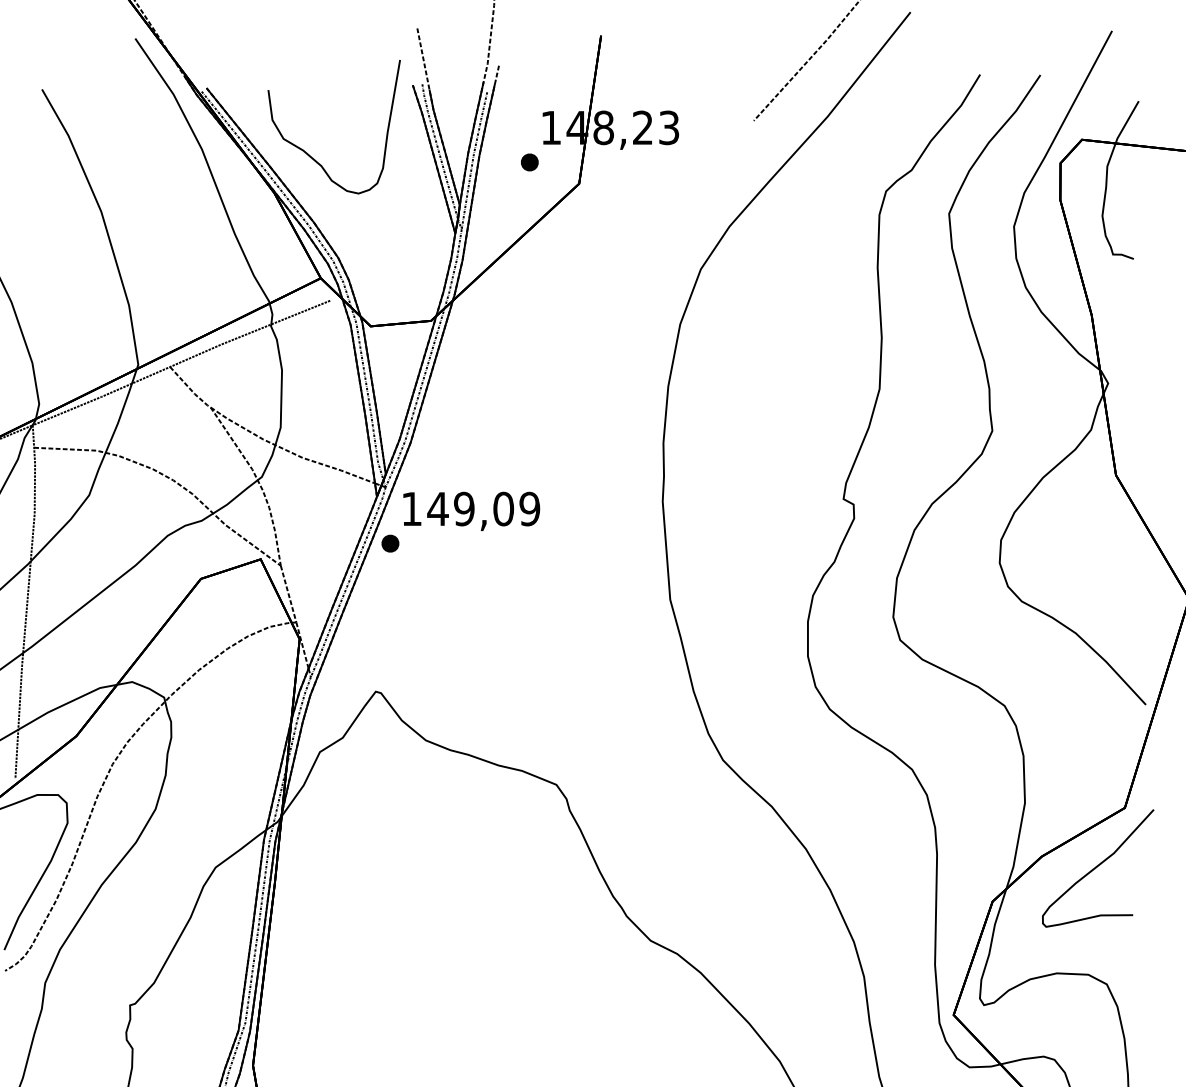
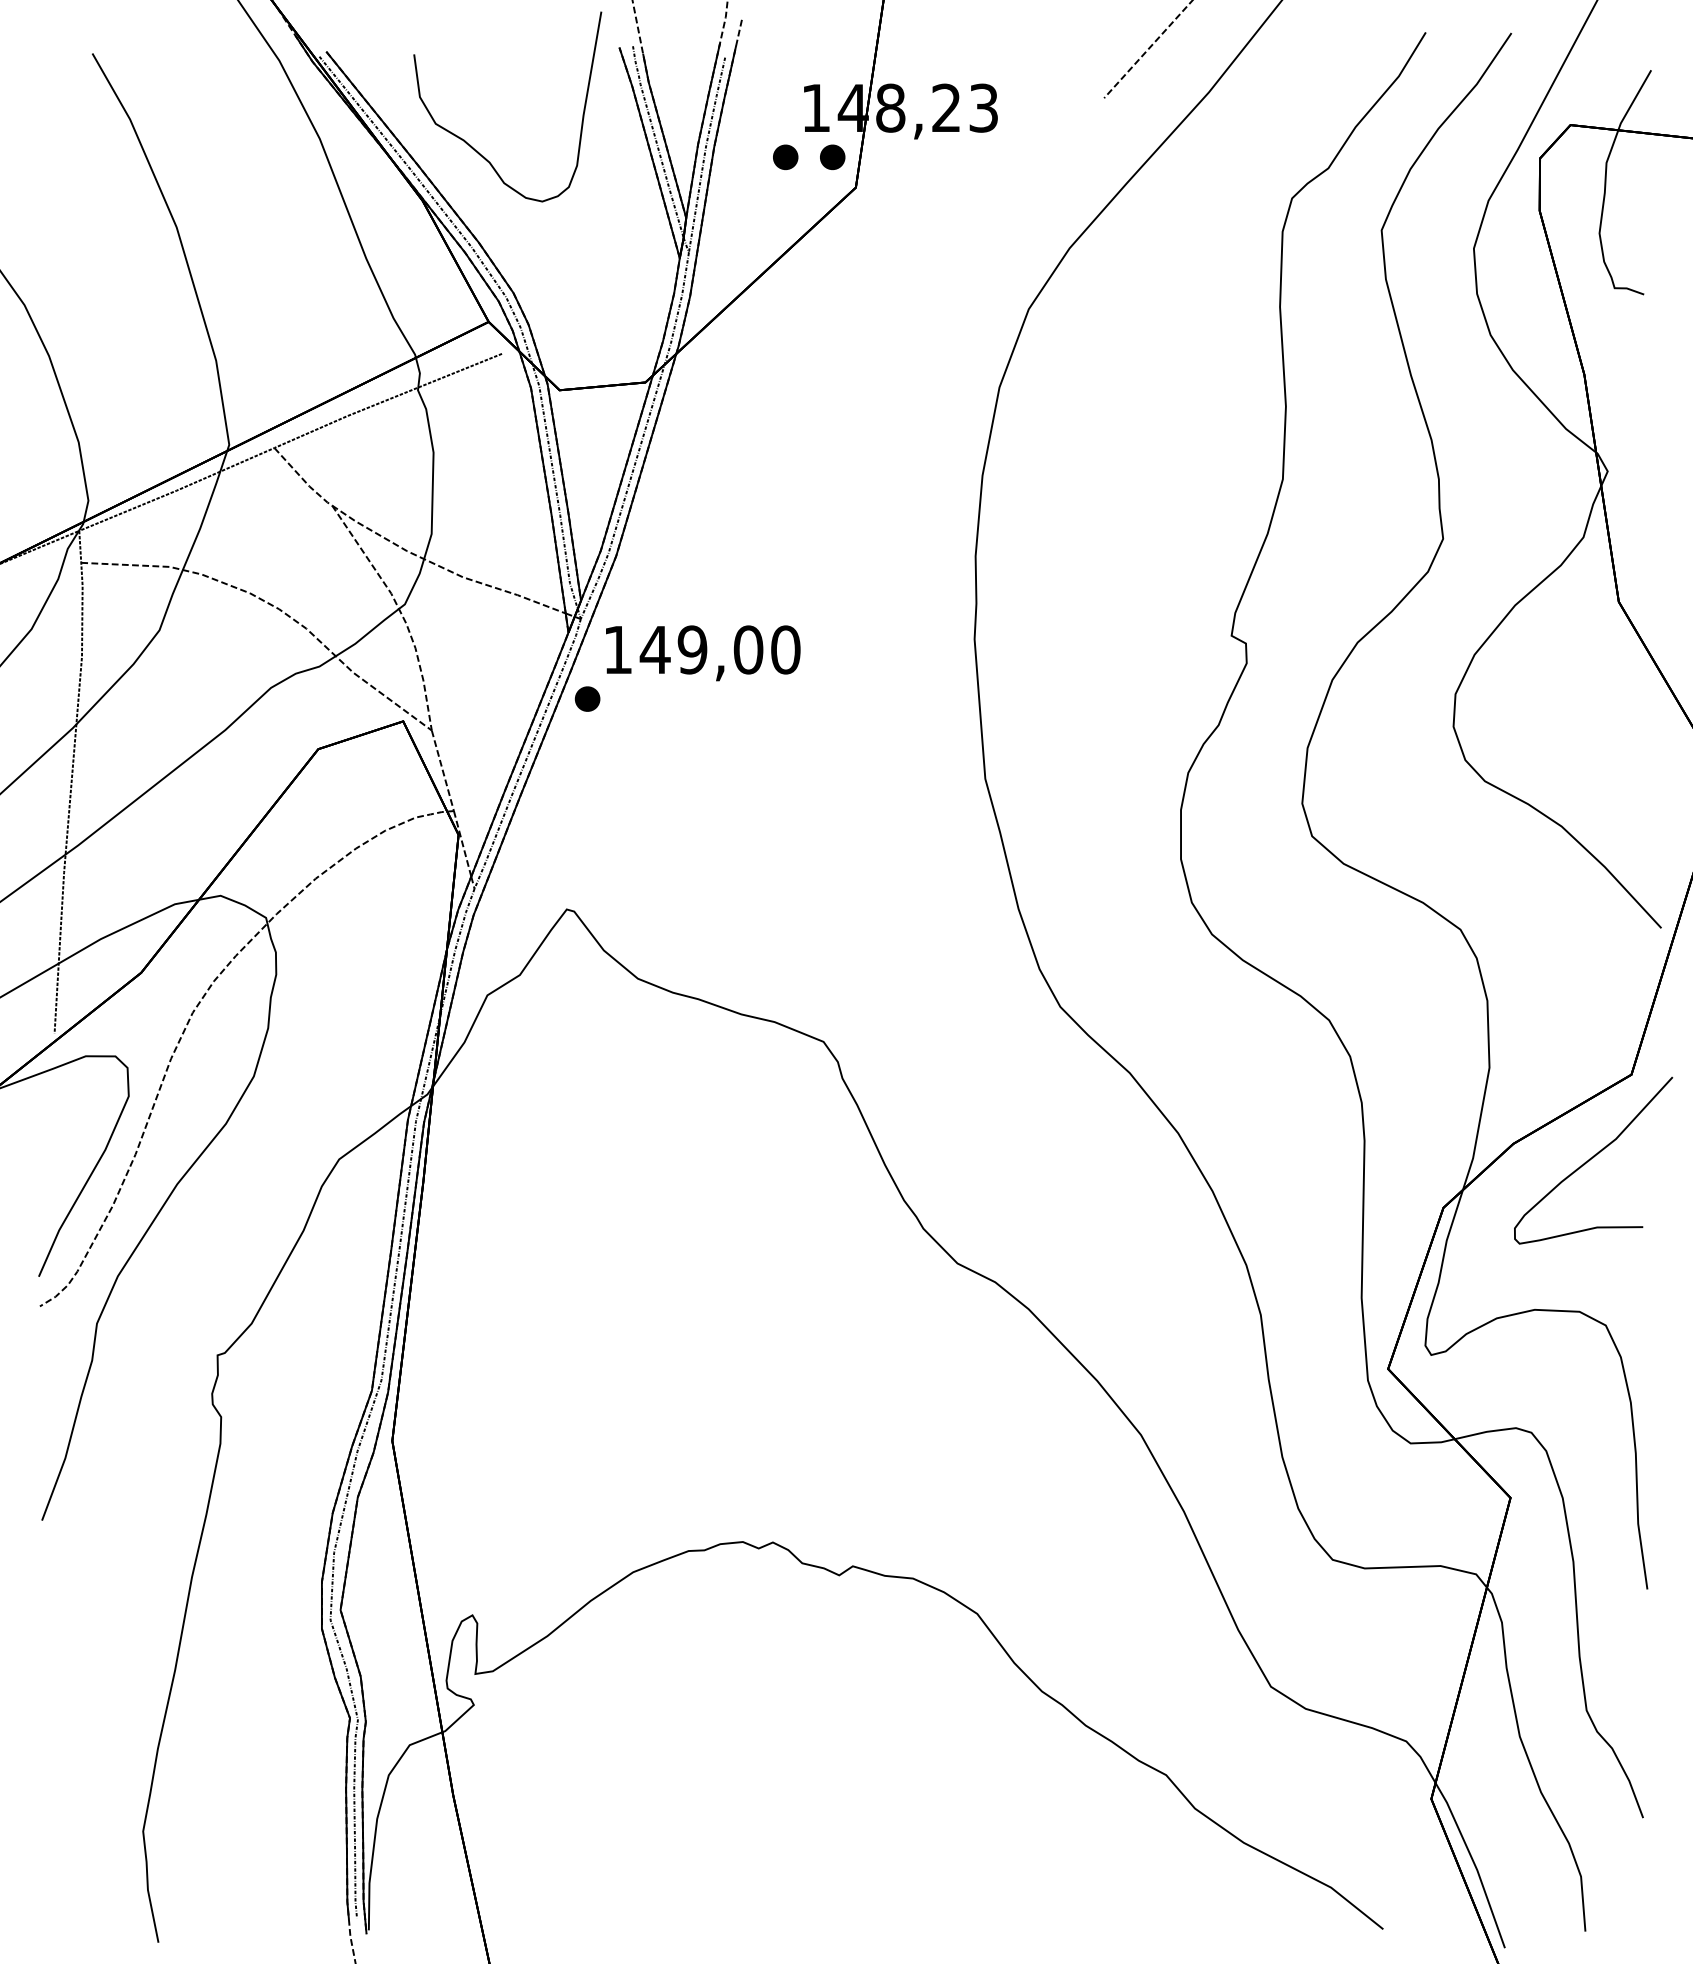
part: (562, 162) -> (832, 157), added
text: (529, 508) -> (785, 649), 149,09 -> 149,00

